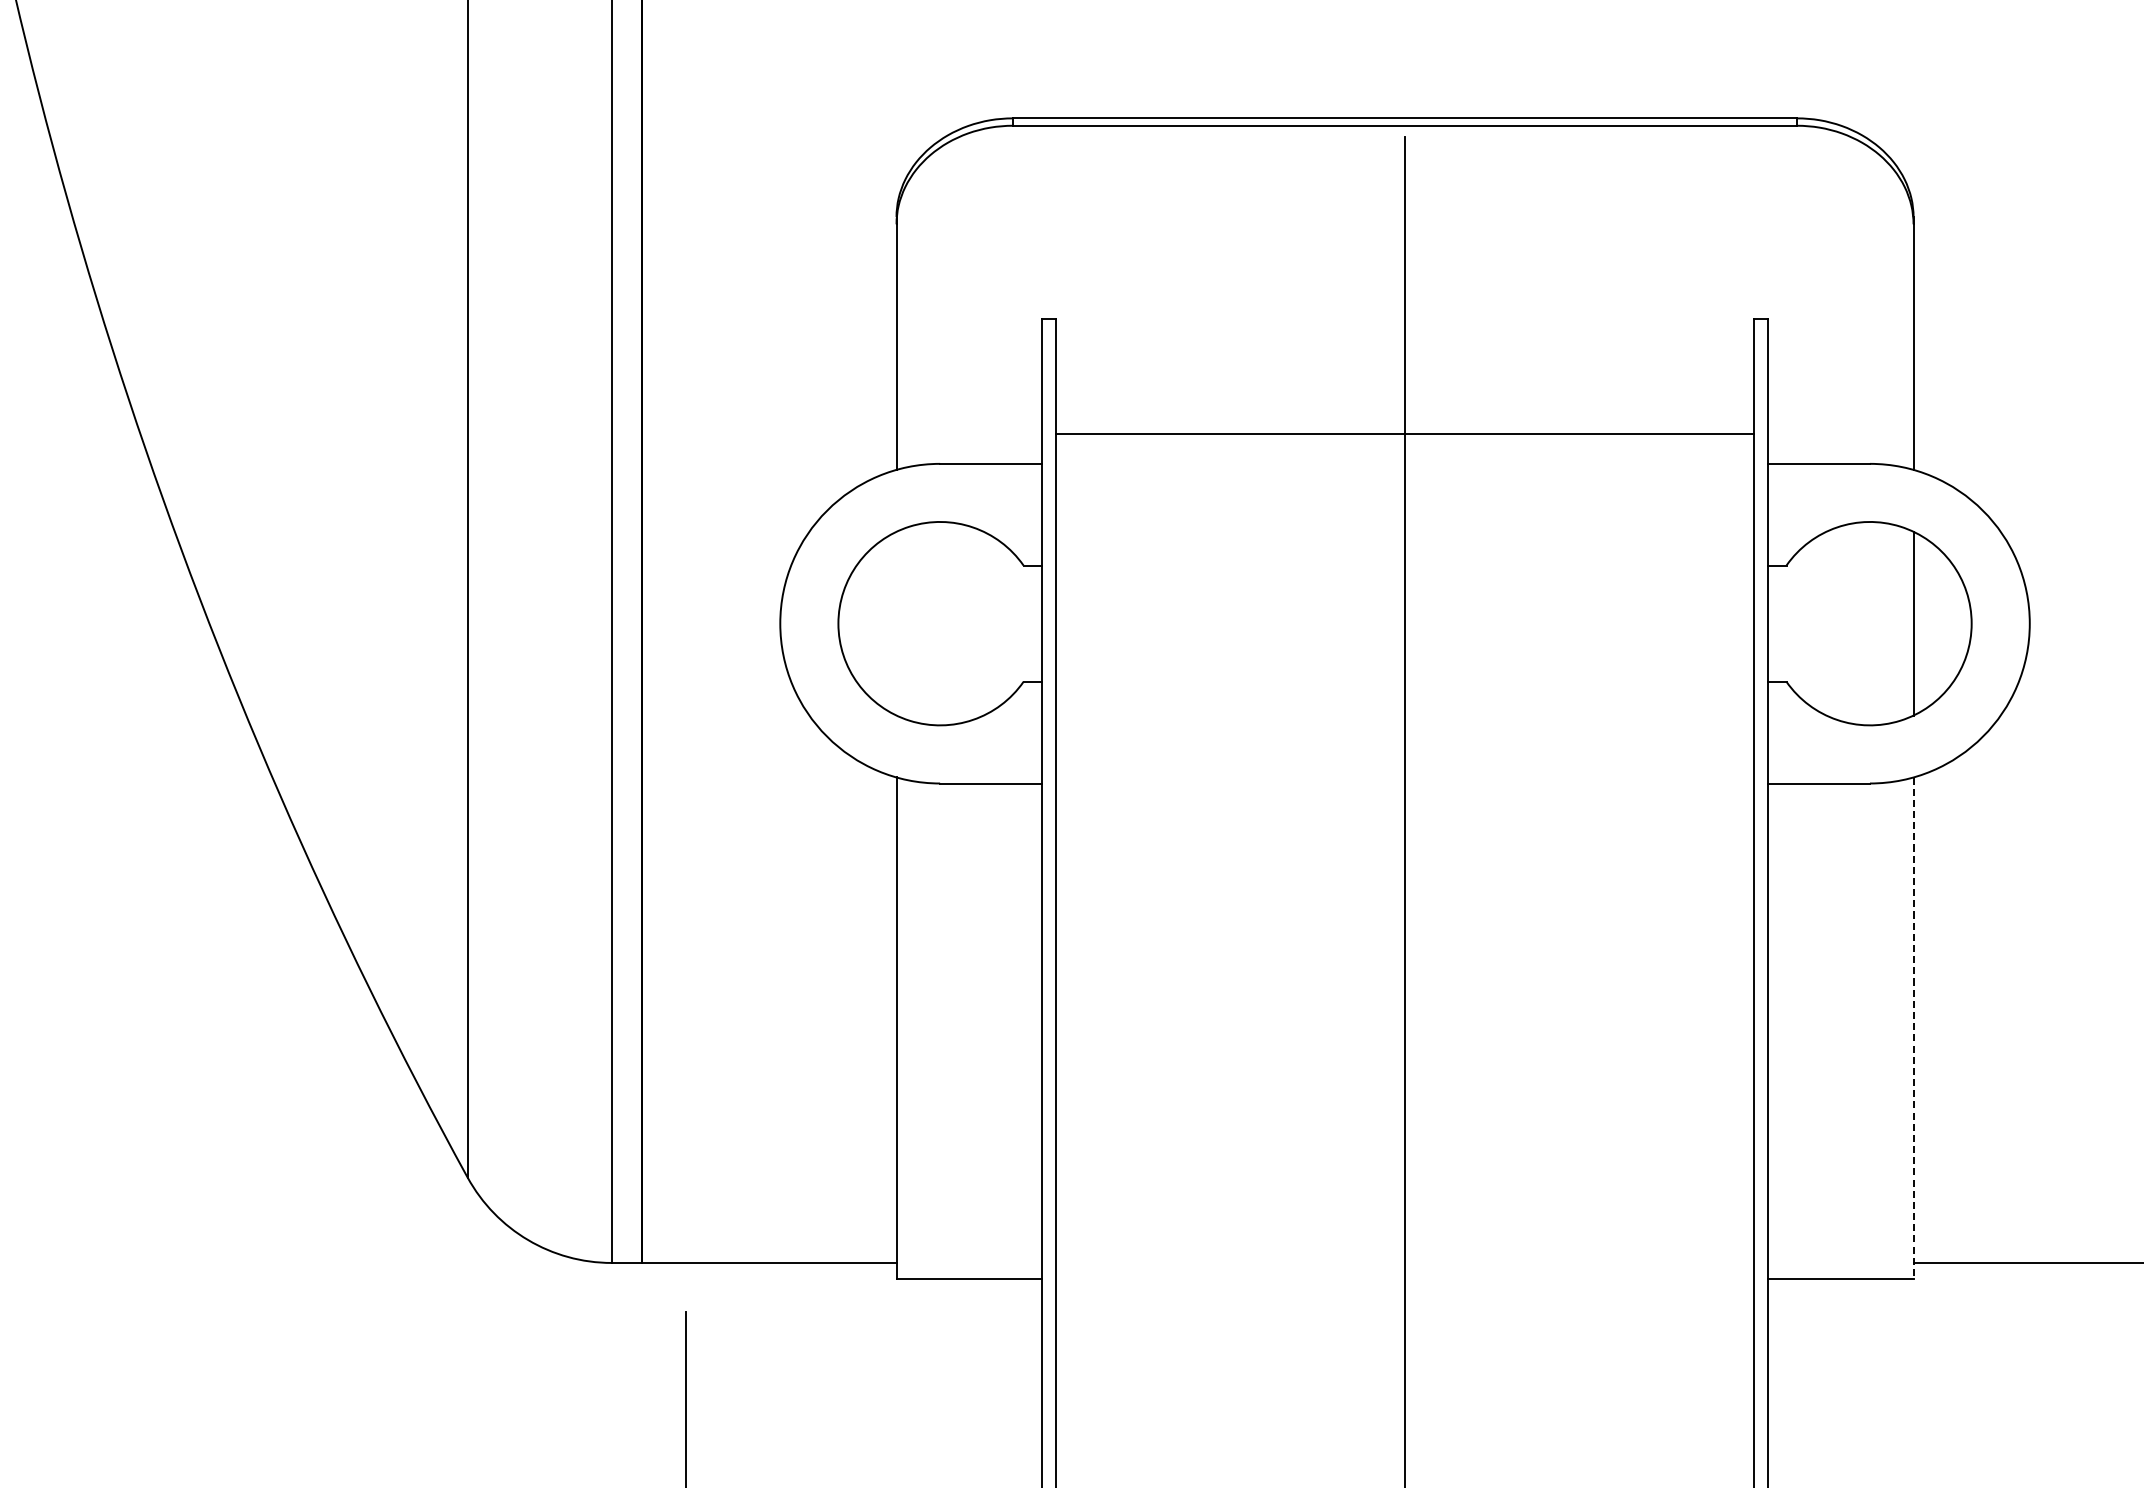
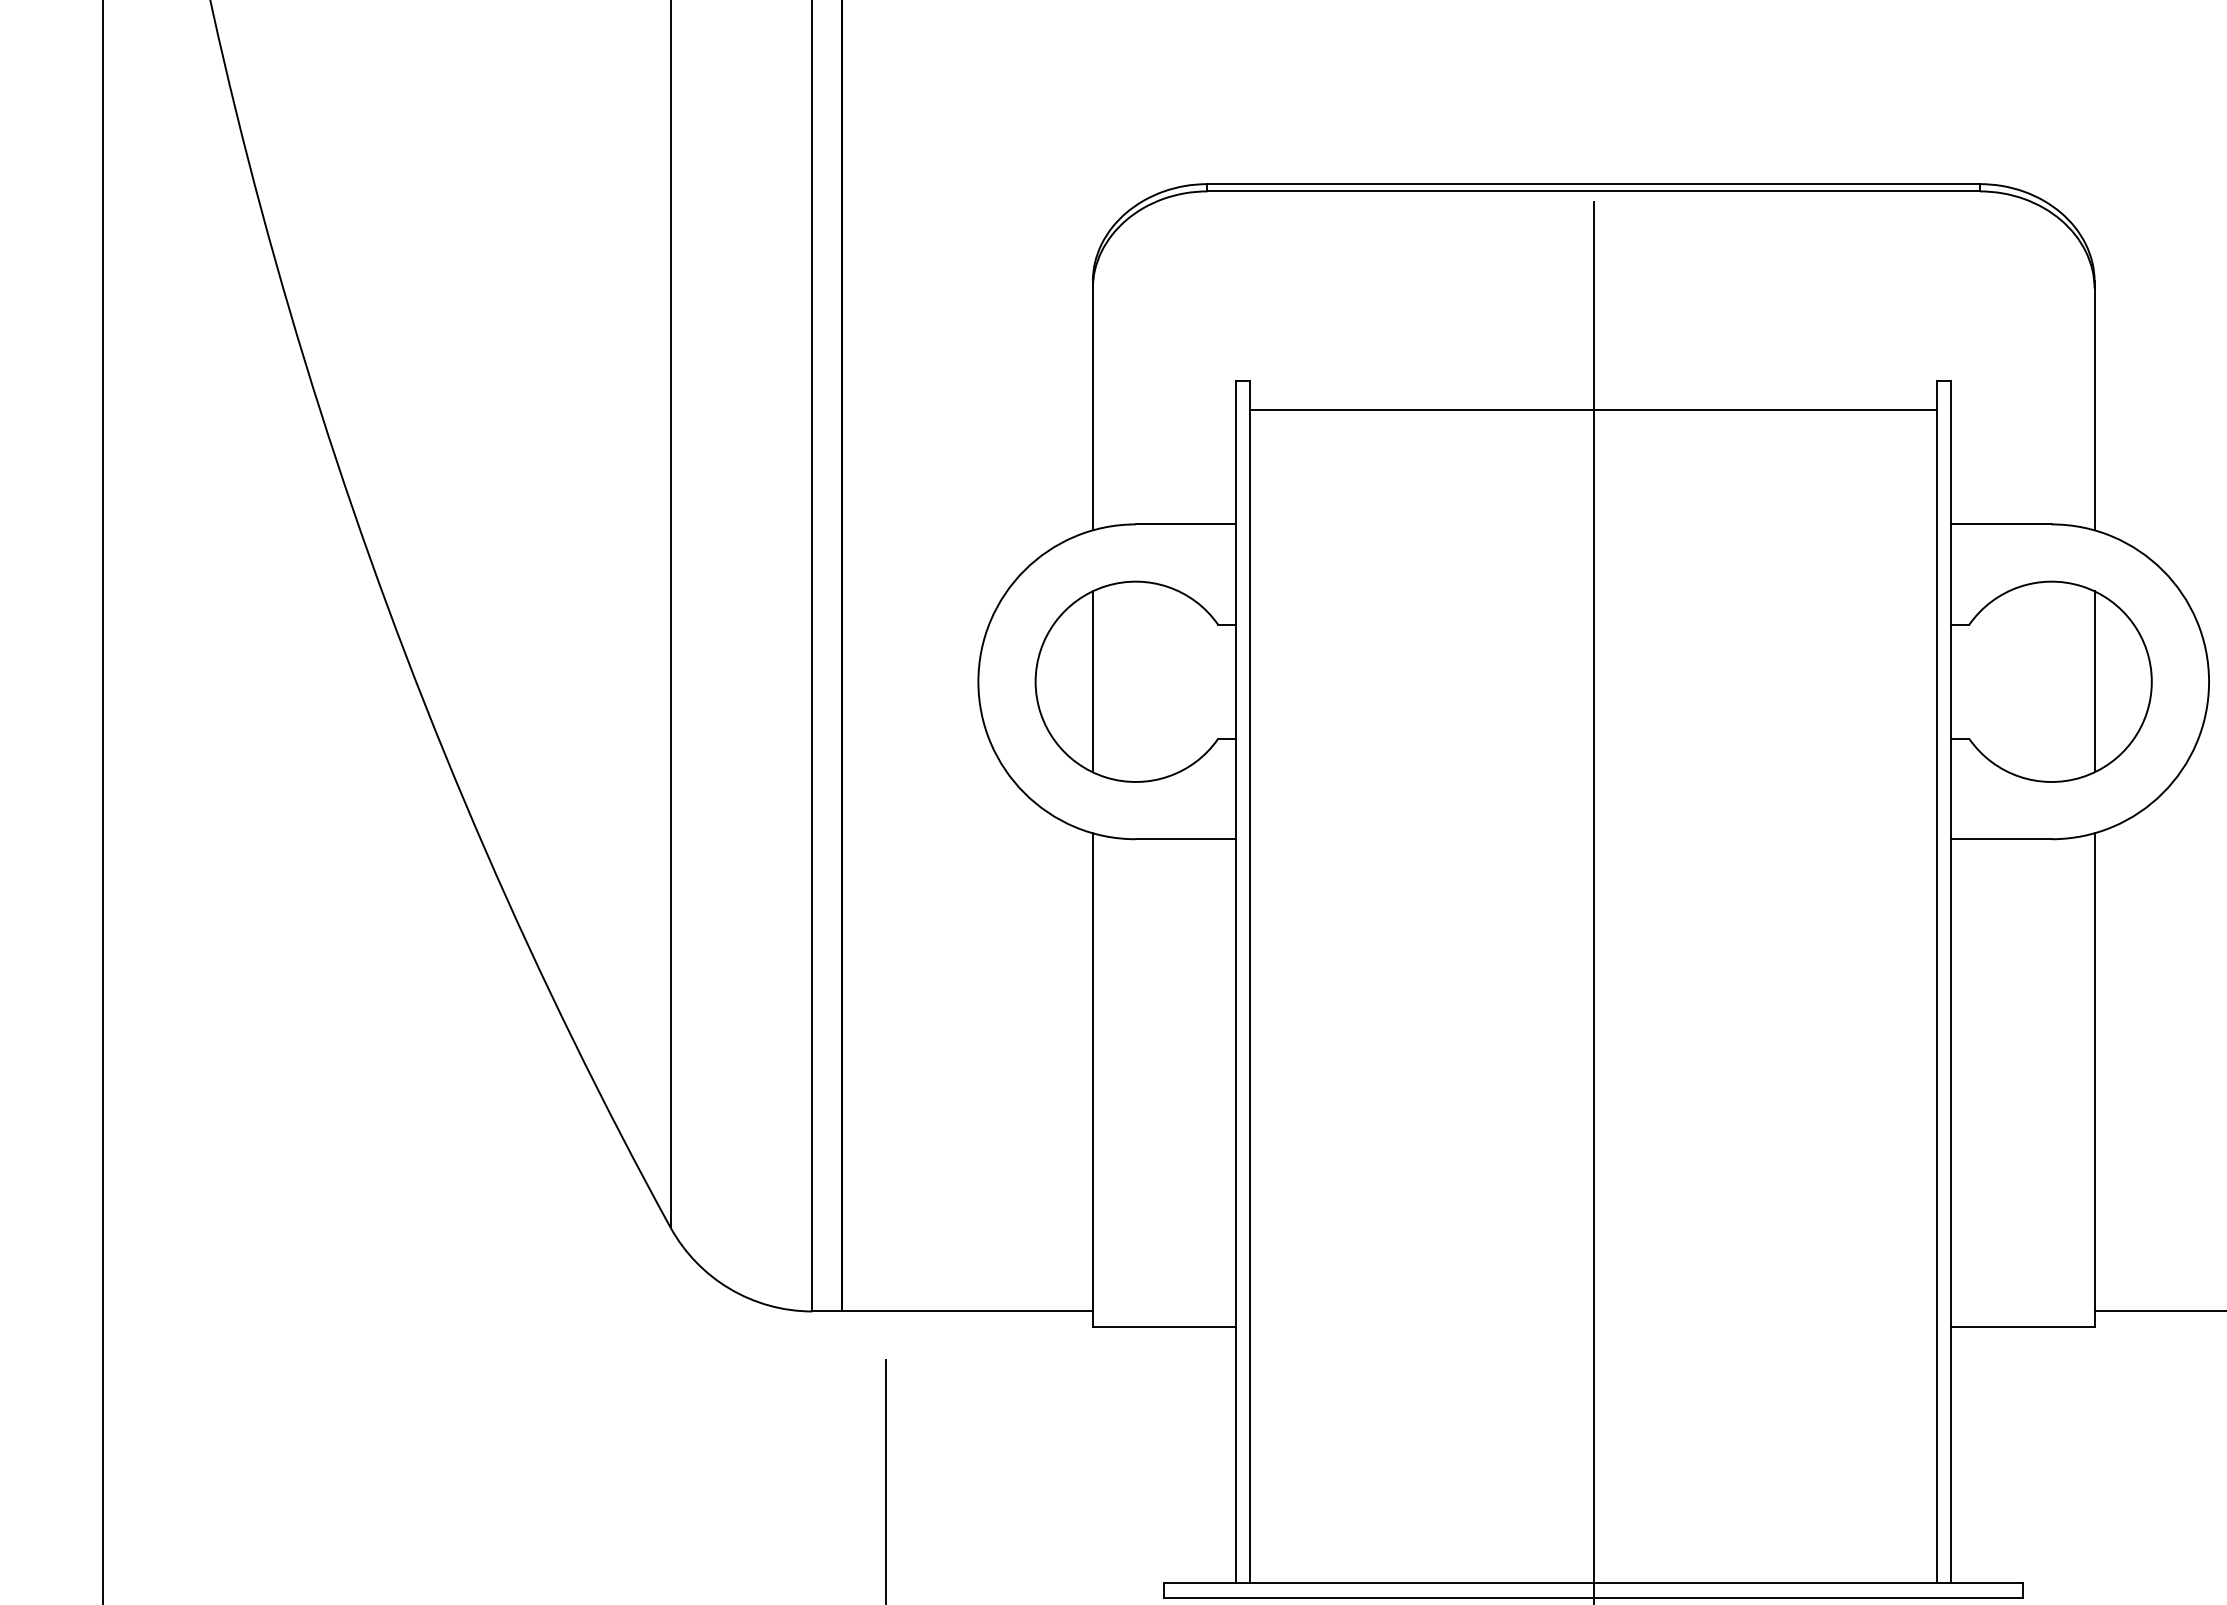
line: (1404, 433) -> (1593, 409), moved
line: (896, 623) -> (1092, 681), added
line: (1913, 1028) -> (2094, 1080), dashed -> solid

